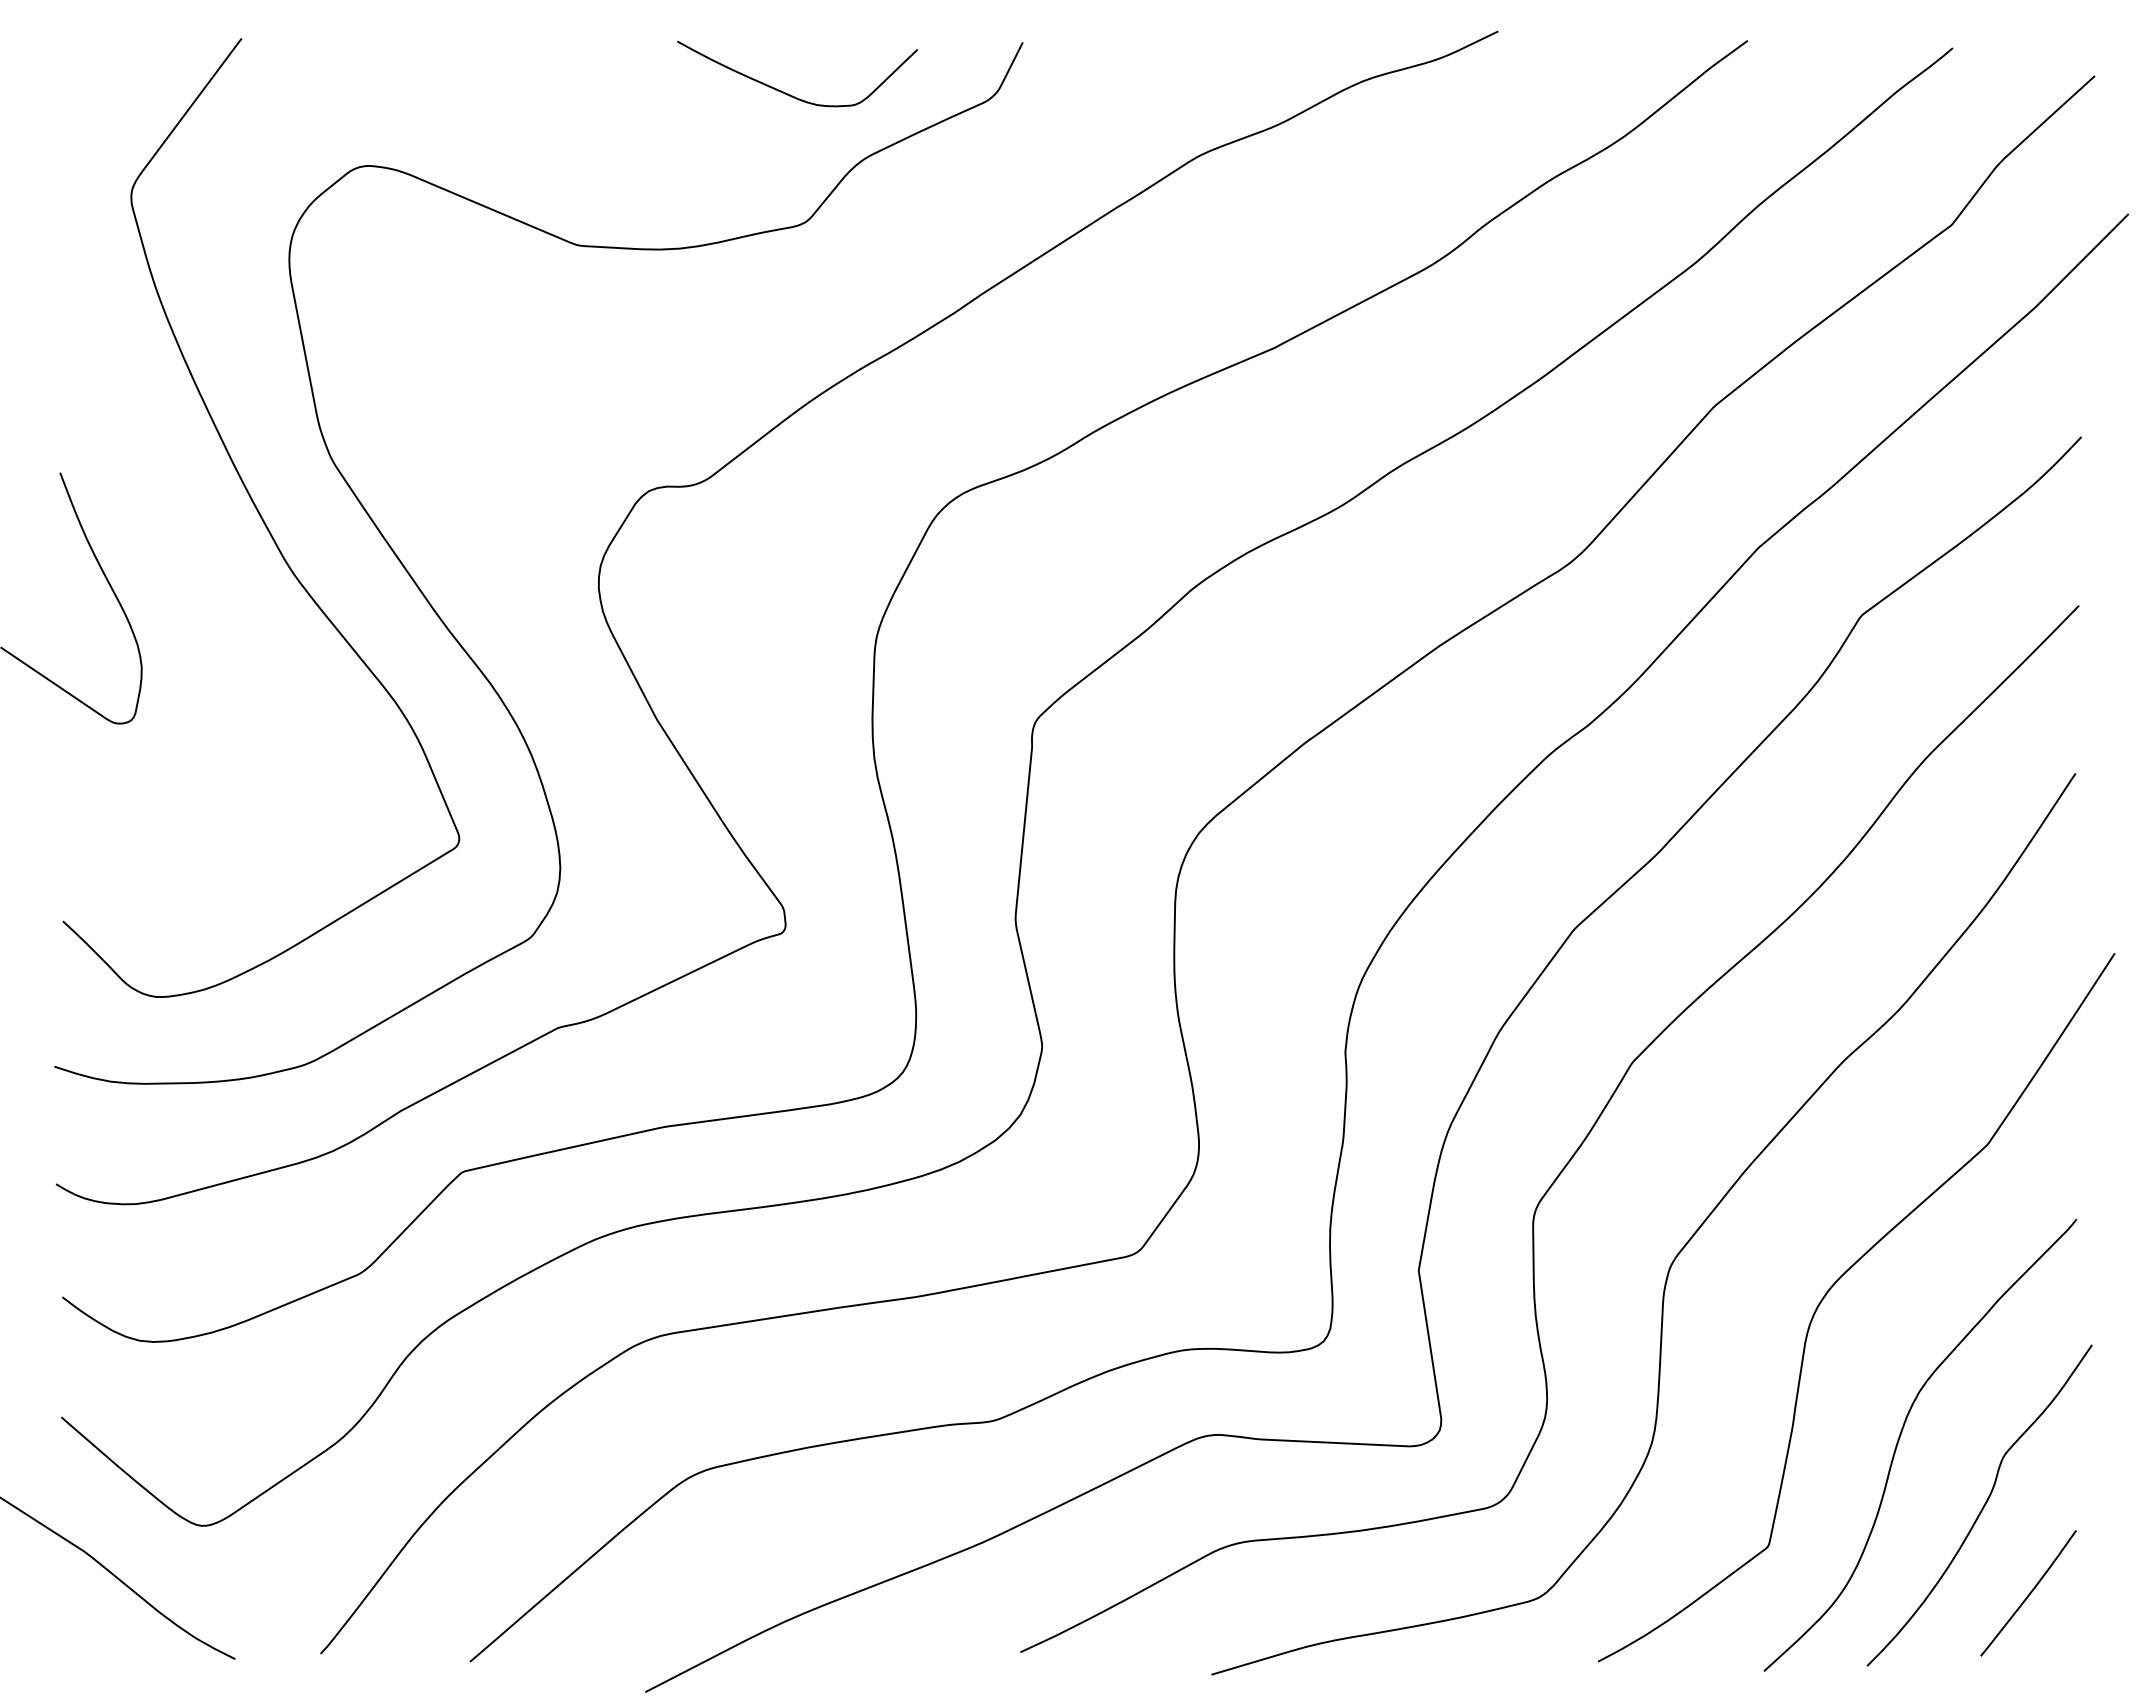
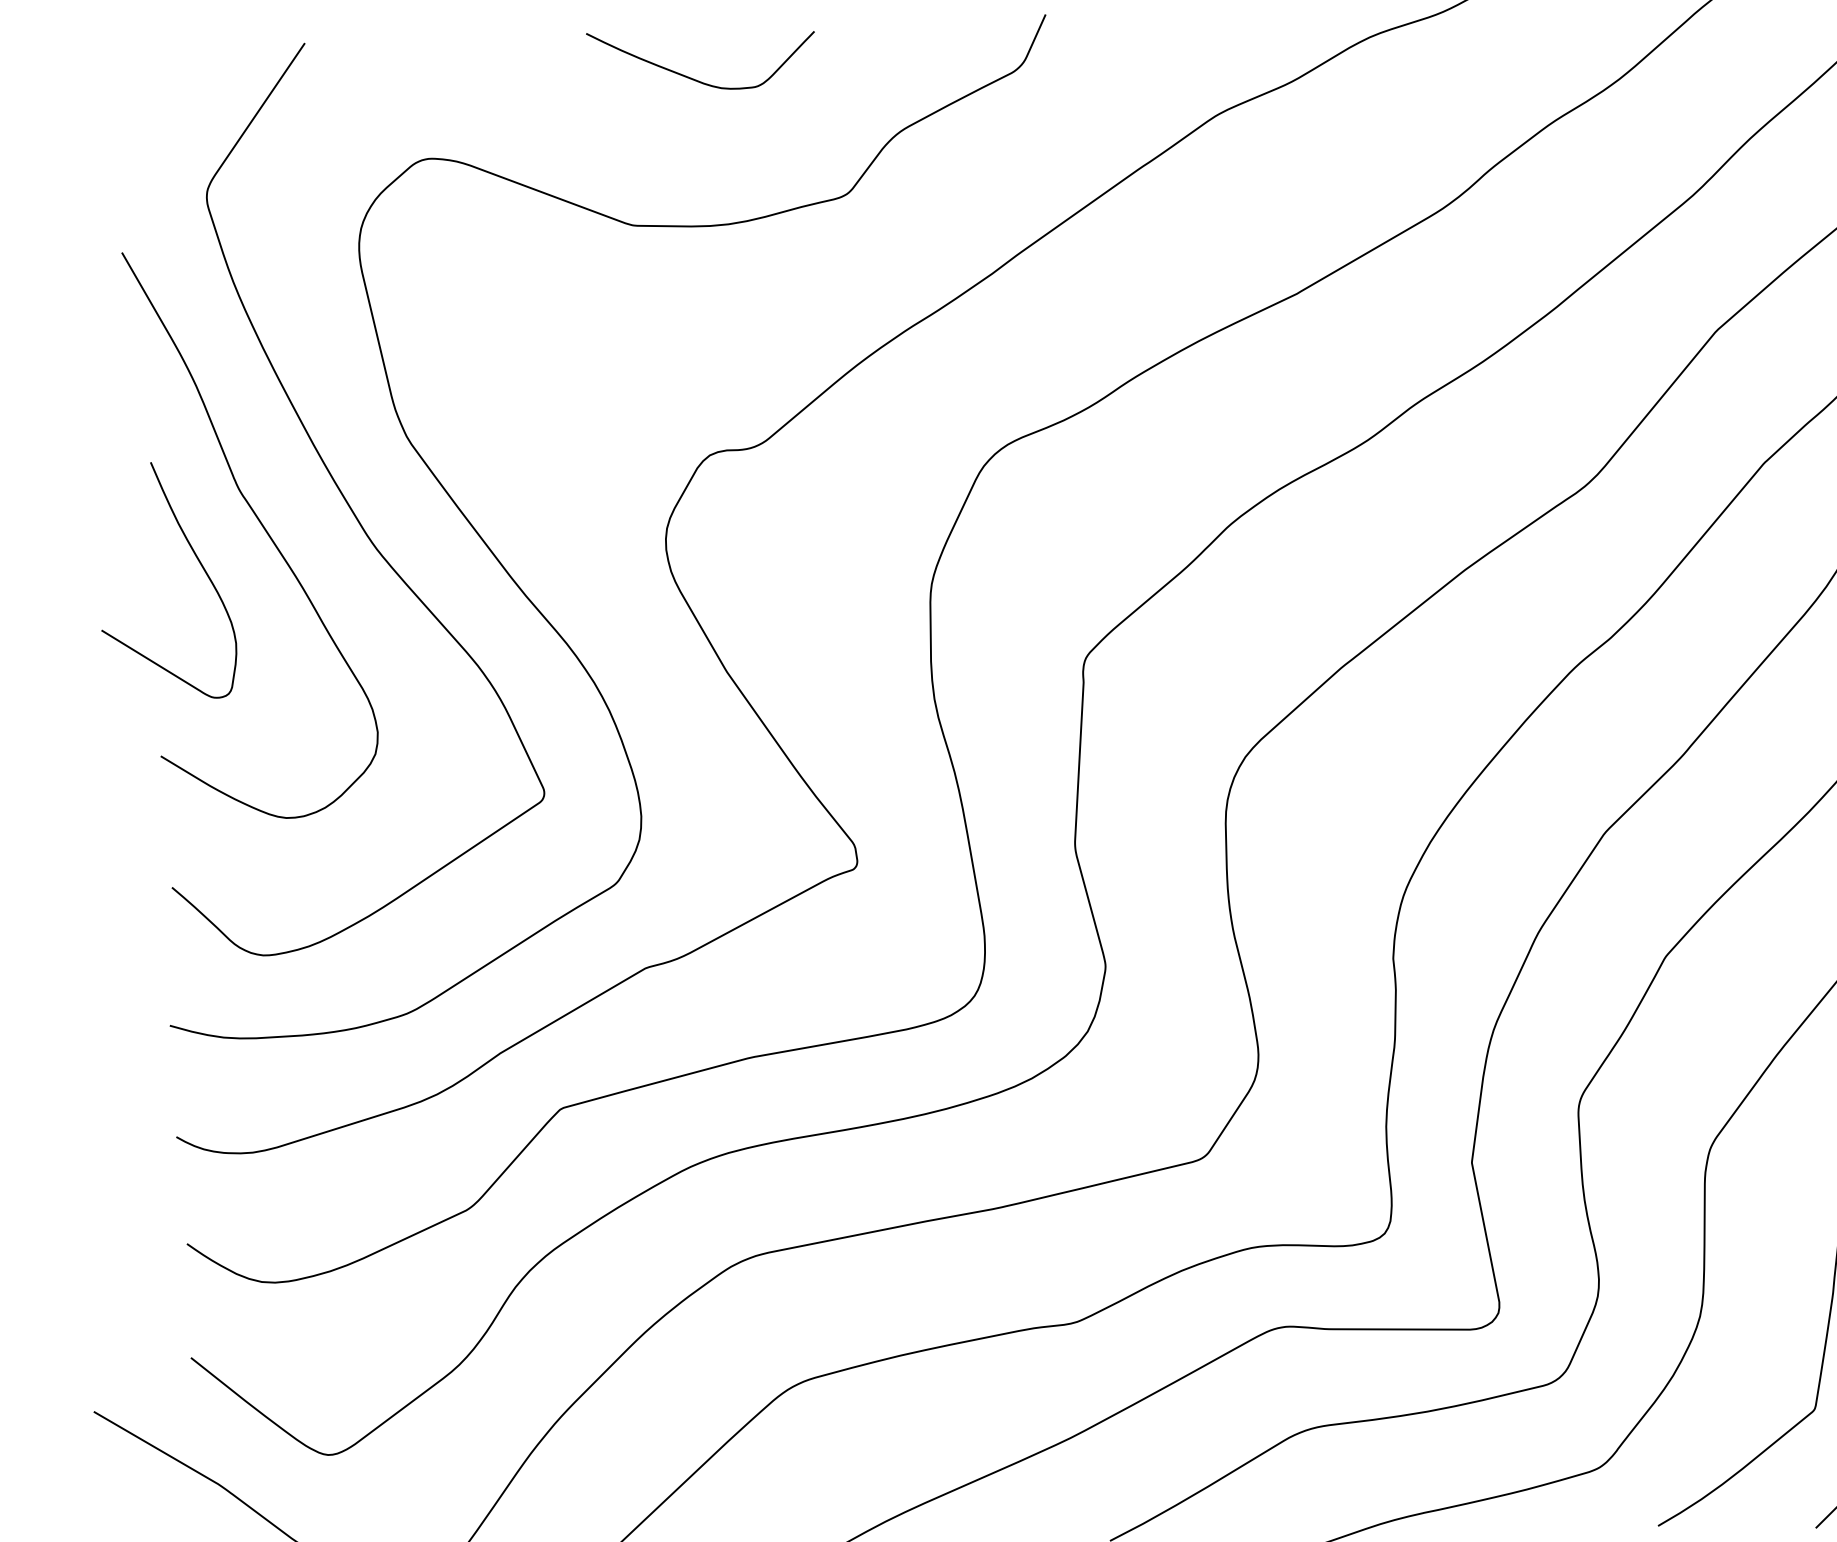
curve: (788, 93) -> (693, 78), moved
curve: (174, 545) -> (262, 526), added

